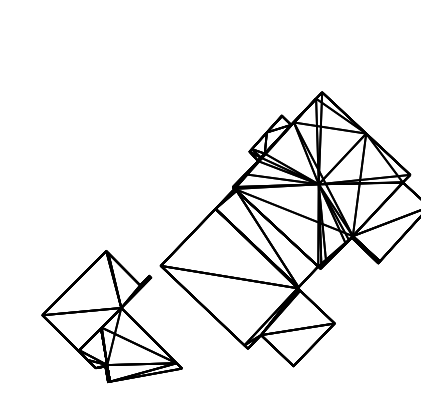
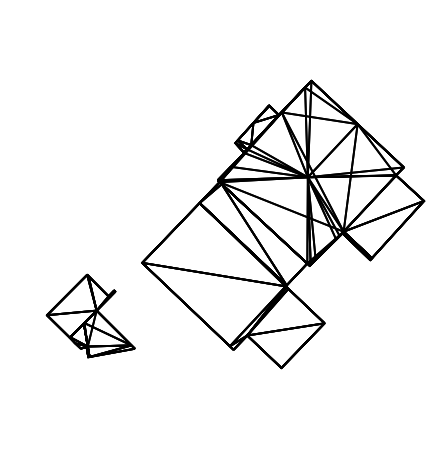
part: (111, 316) -> (90, 315), size x0.6

